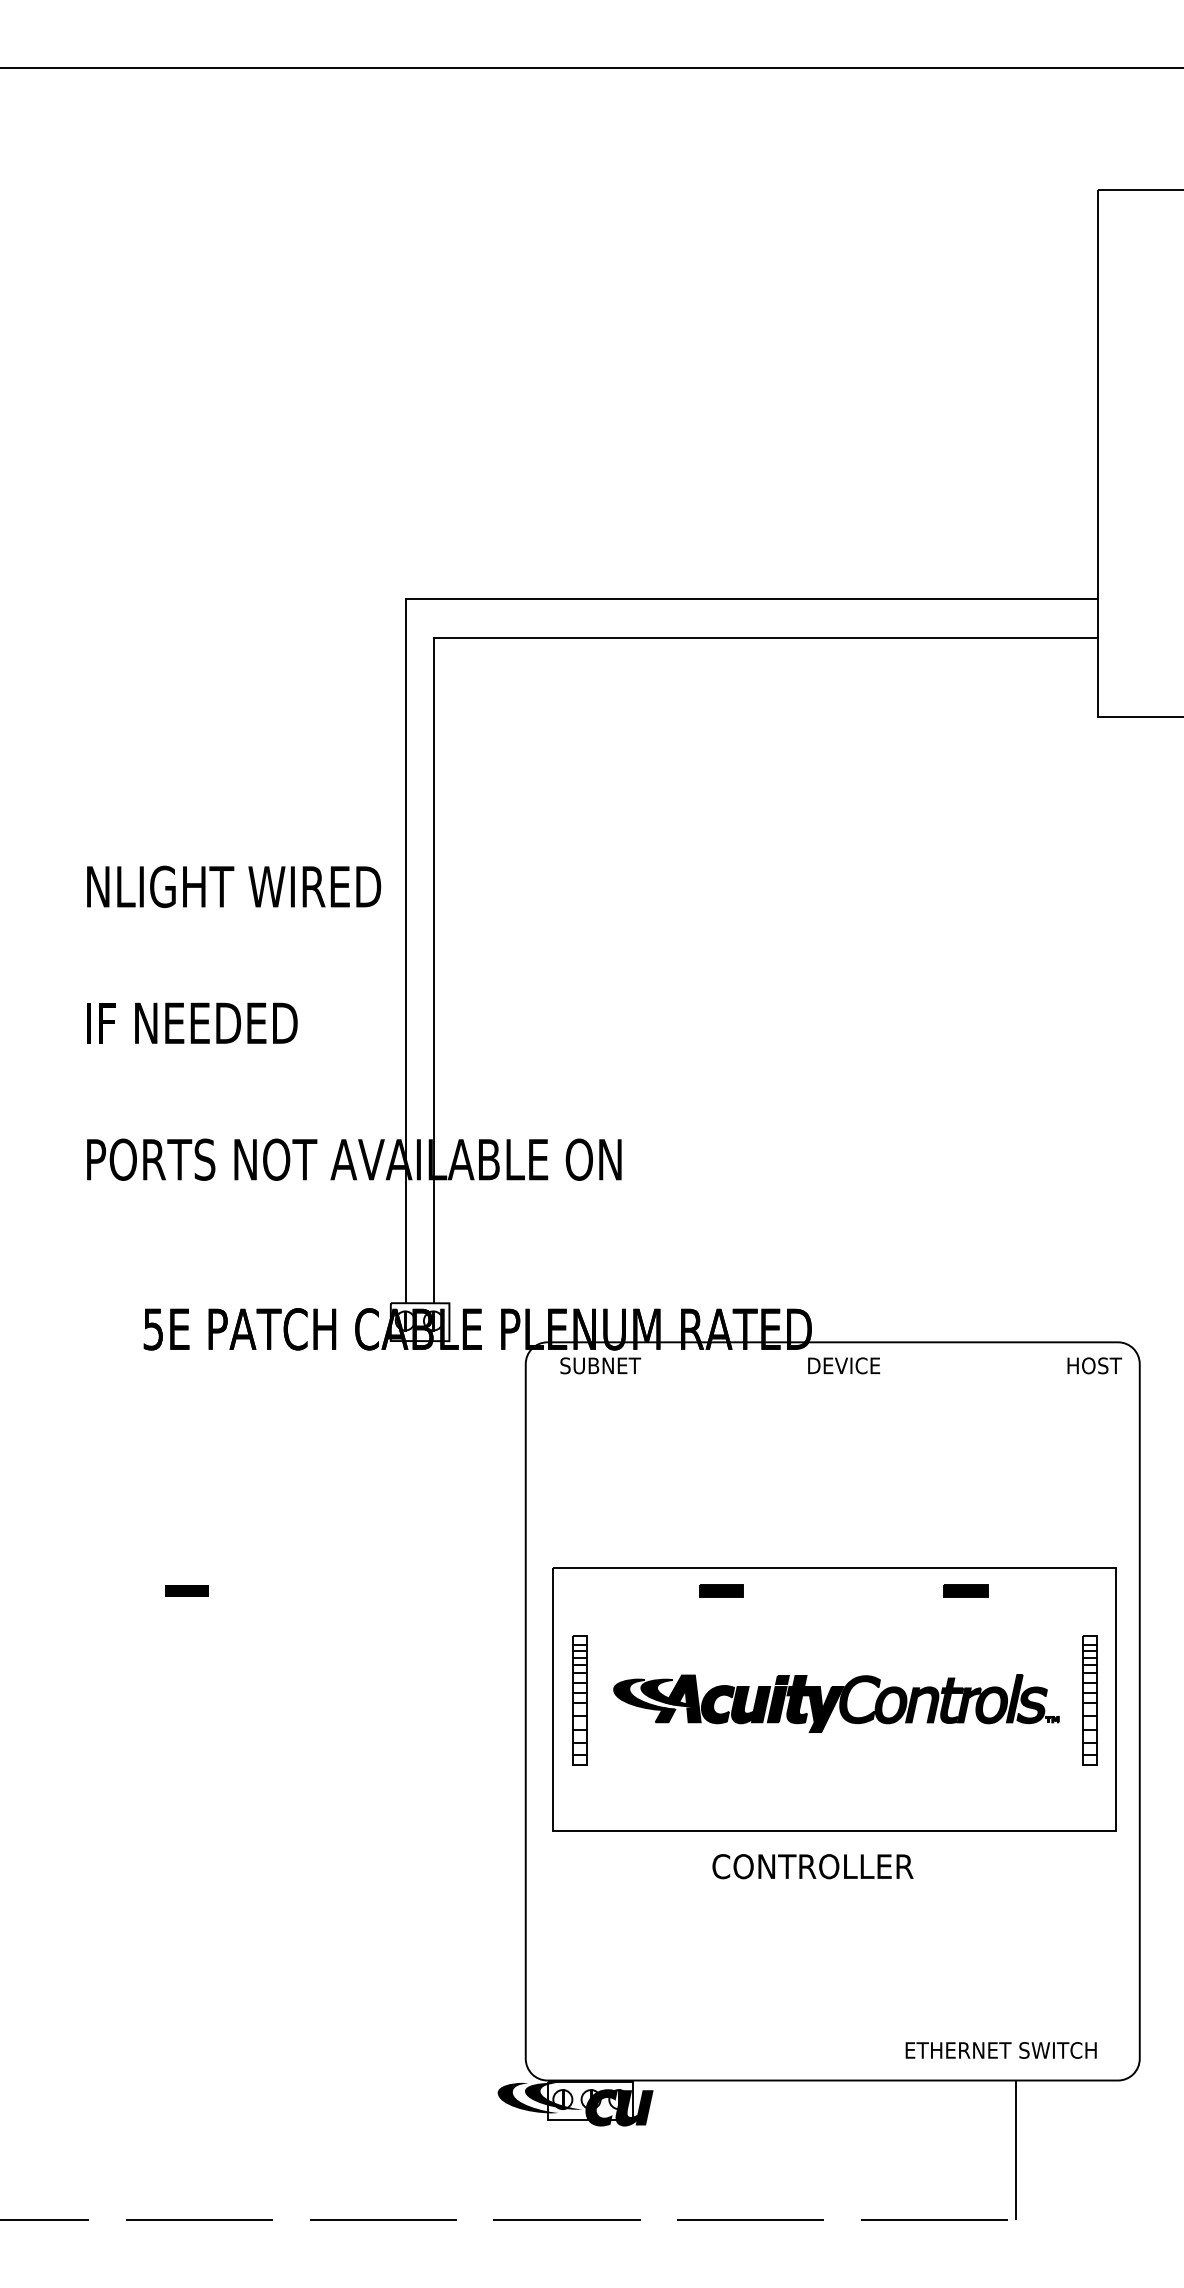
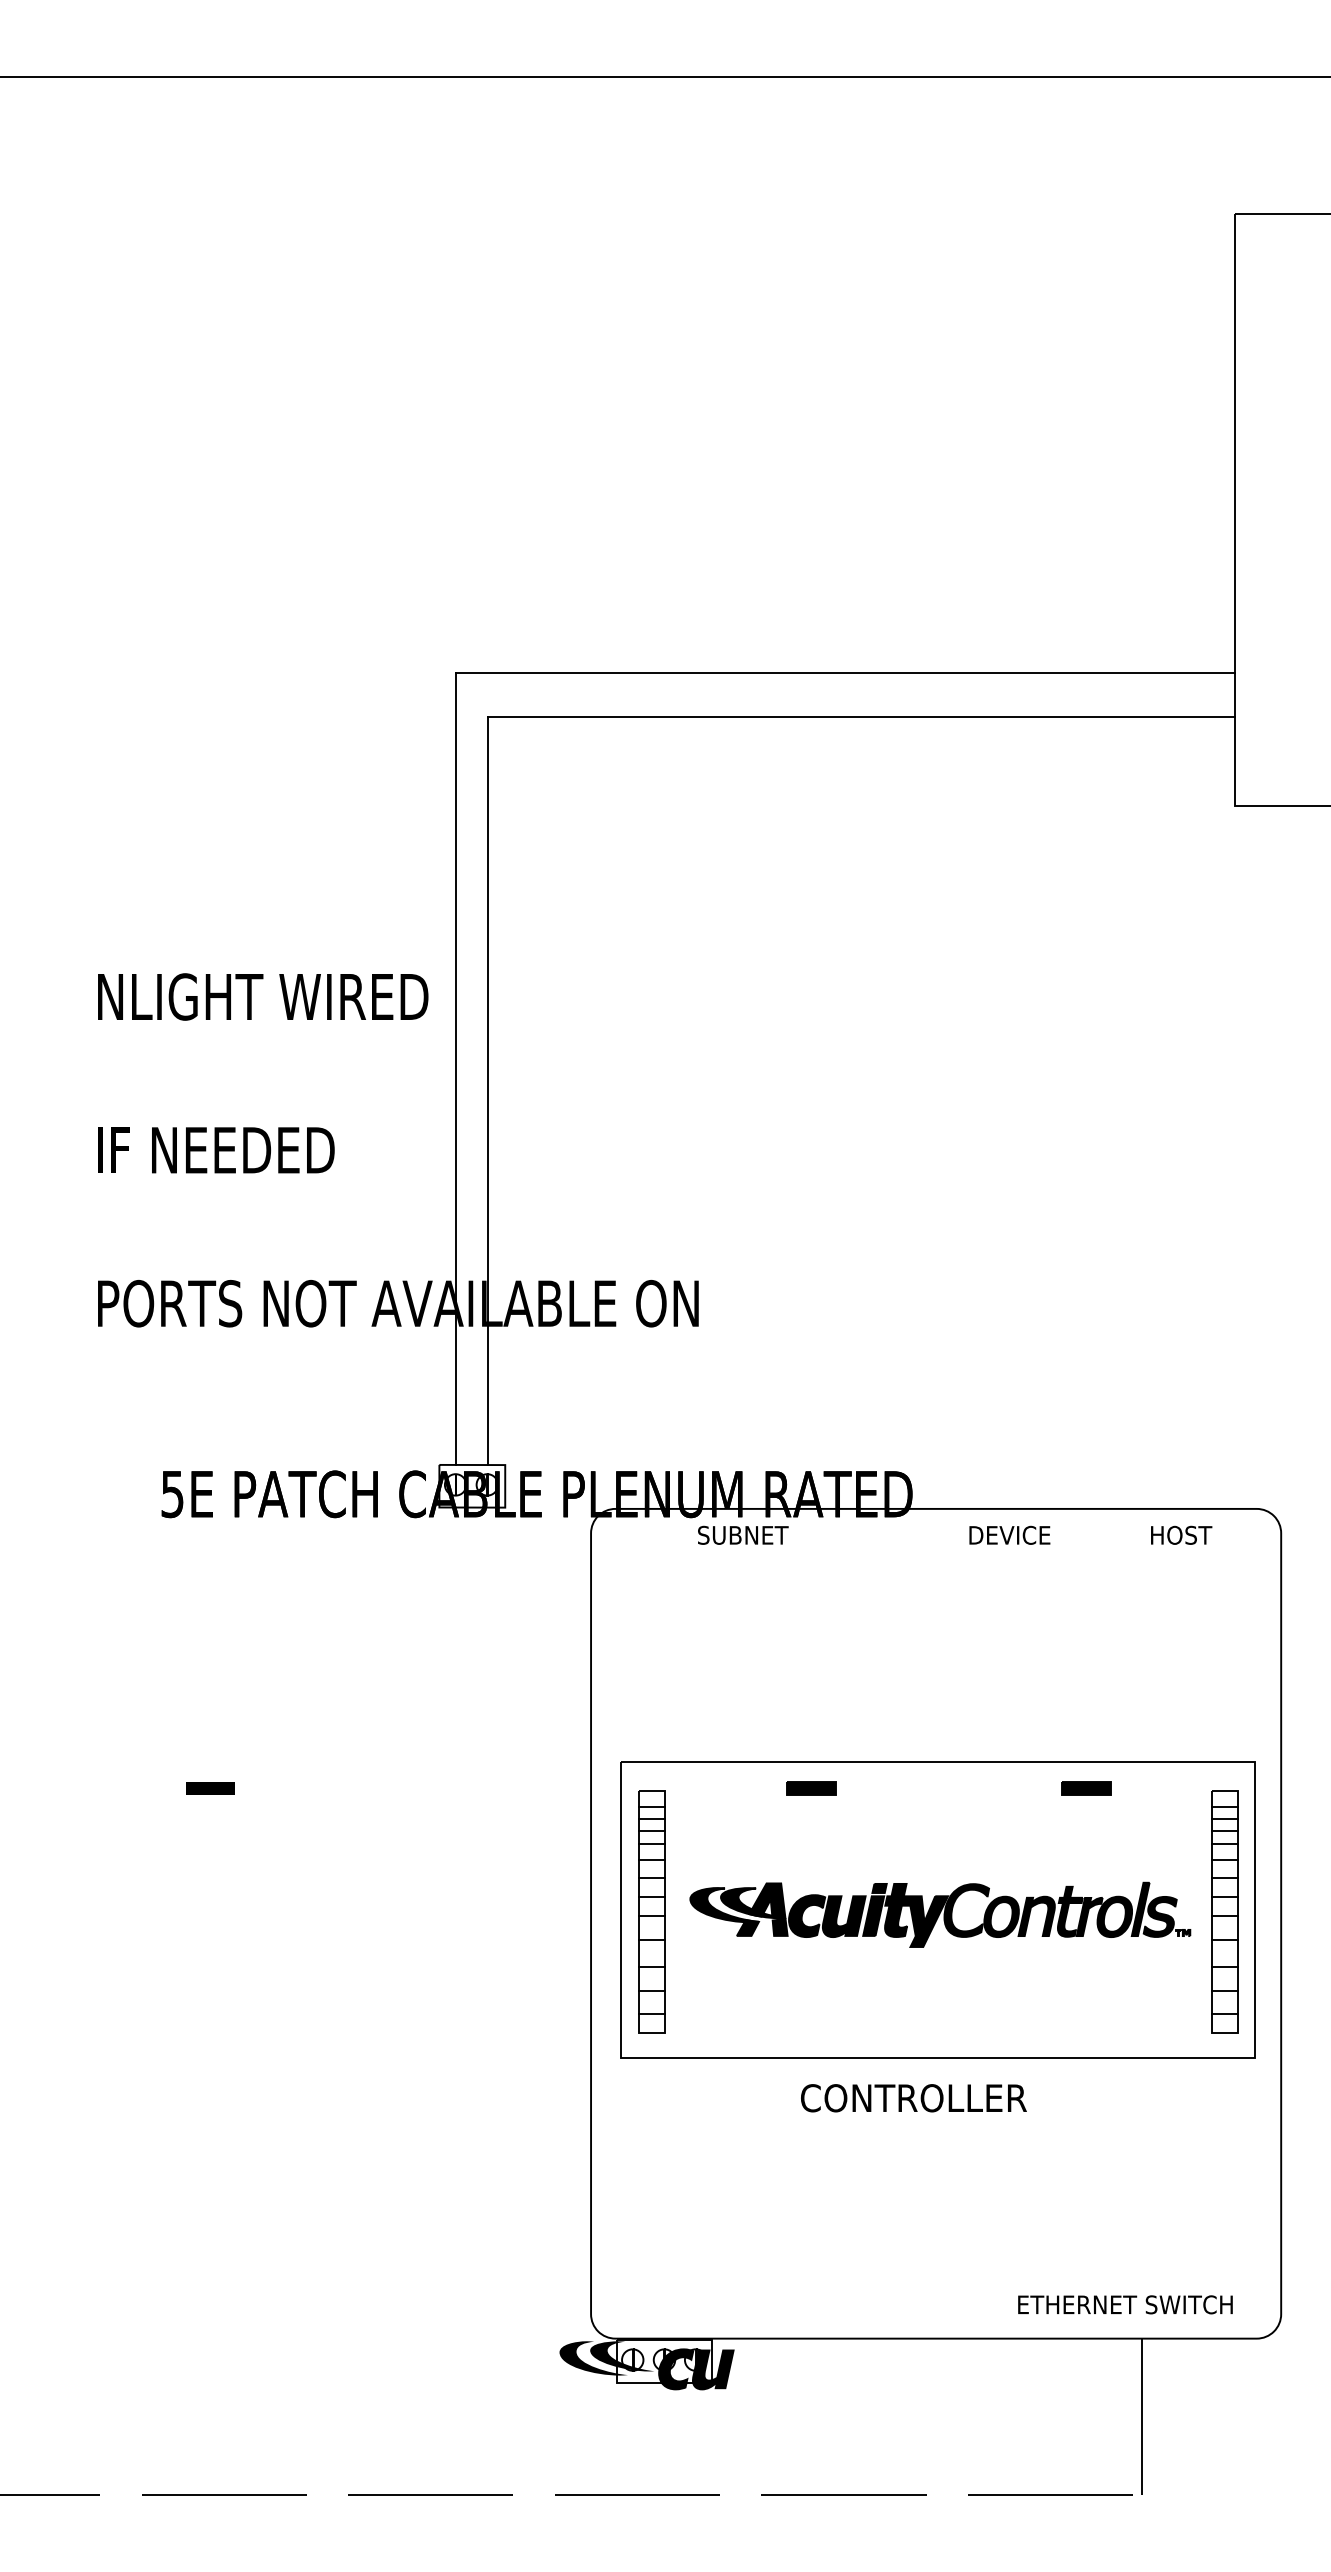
text: (600, 1365) -> (743, 1534), moved
text: (843, 1365) -> (1009, 1534), moved
text: (1094, 1365) -> (1181, 1534), moved
part: (579, 1700) -> (651, 1911), size x1.67
part: (1089, 1700) -> (1224, 1911), size x1.67

